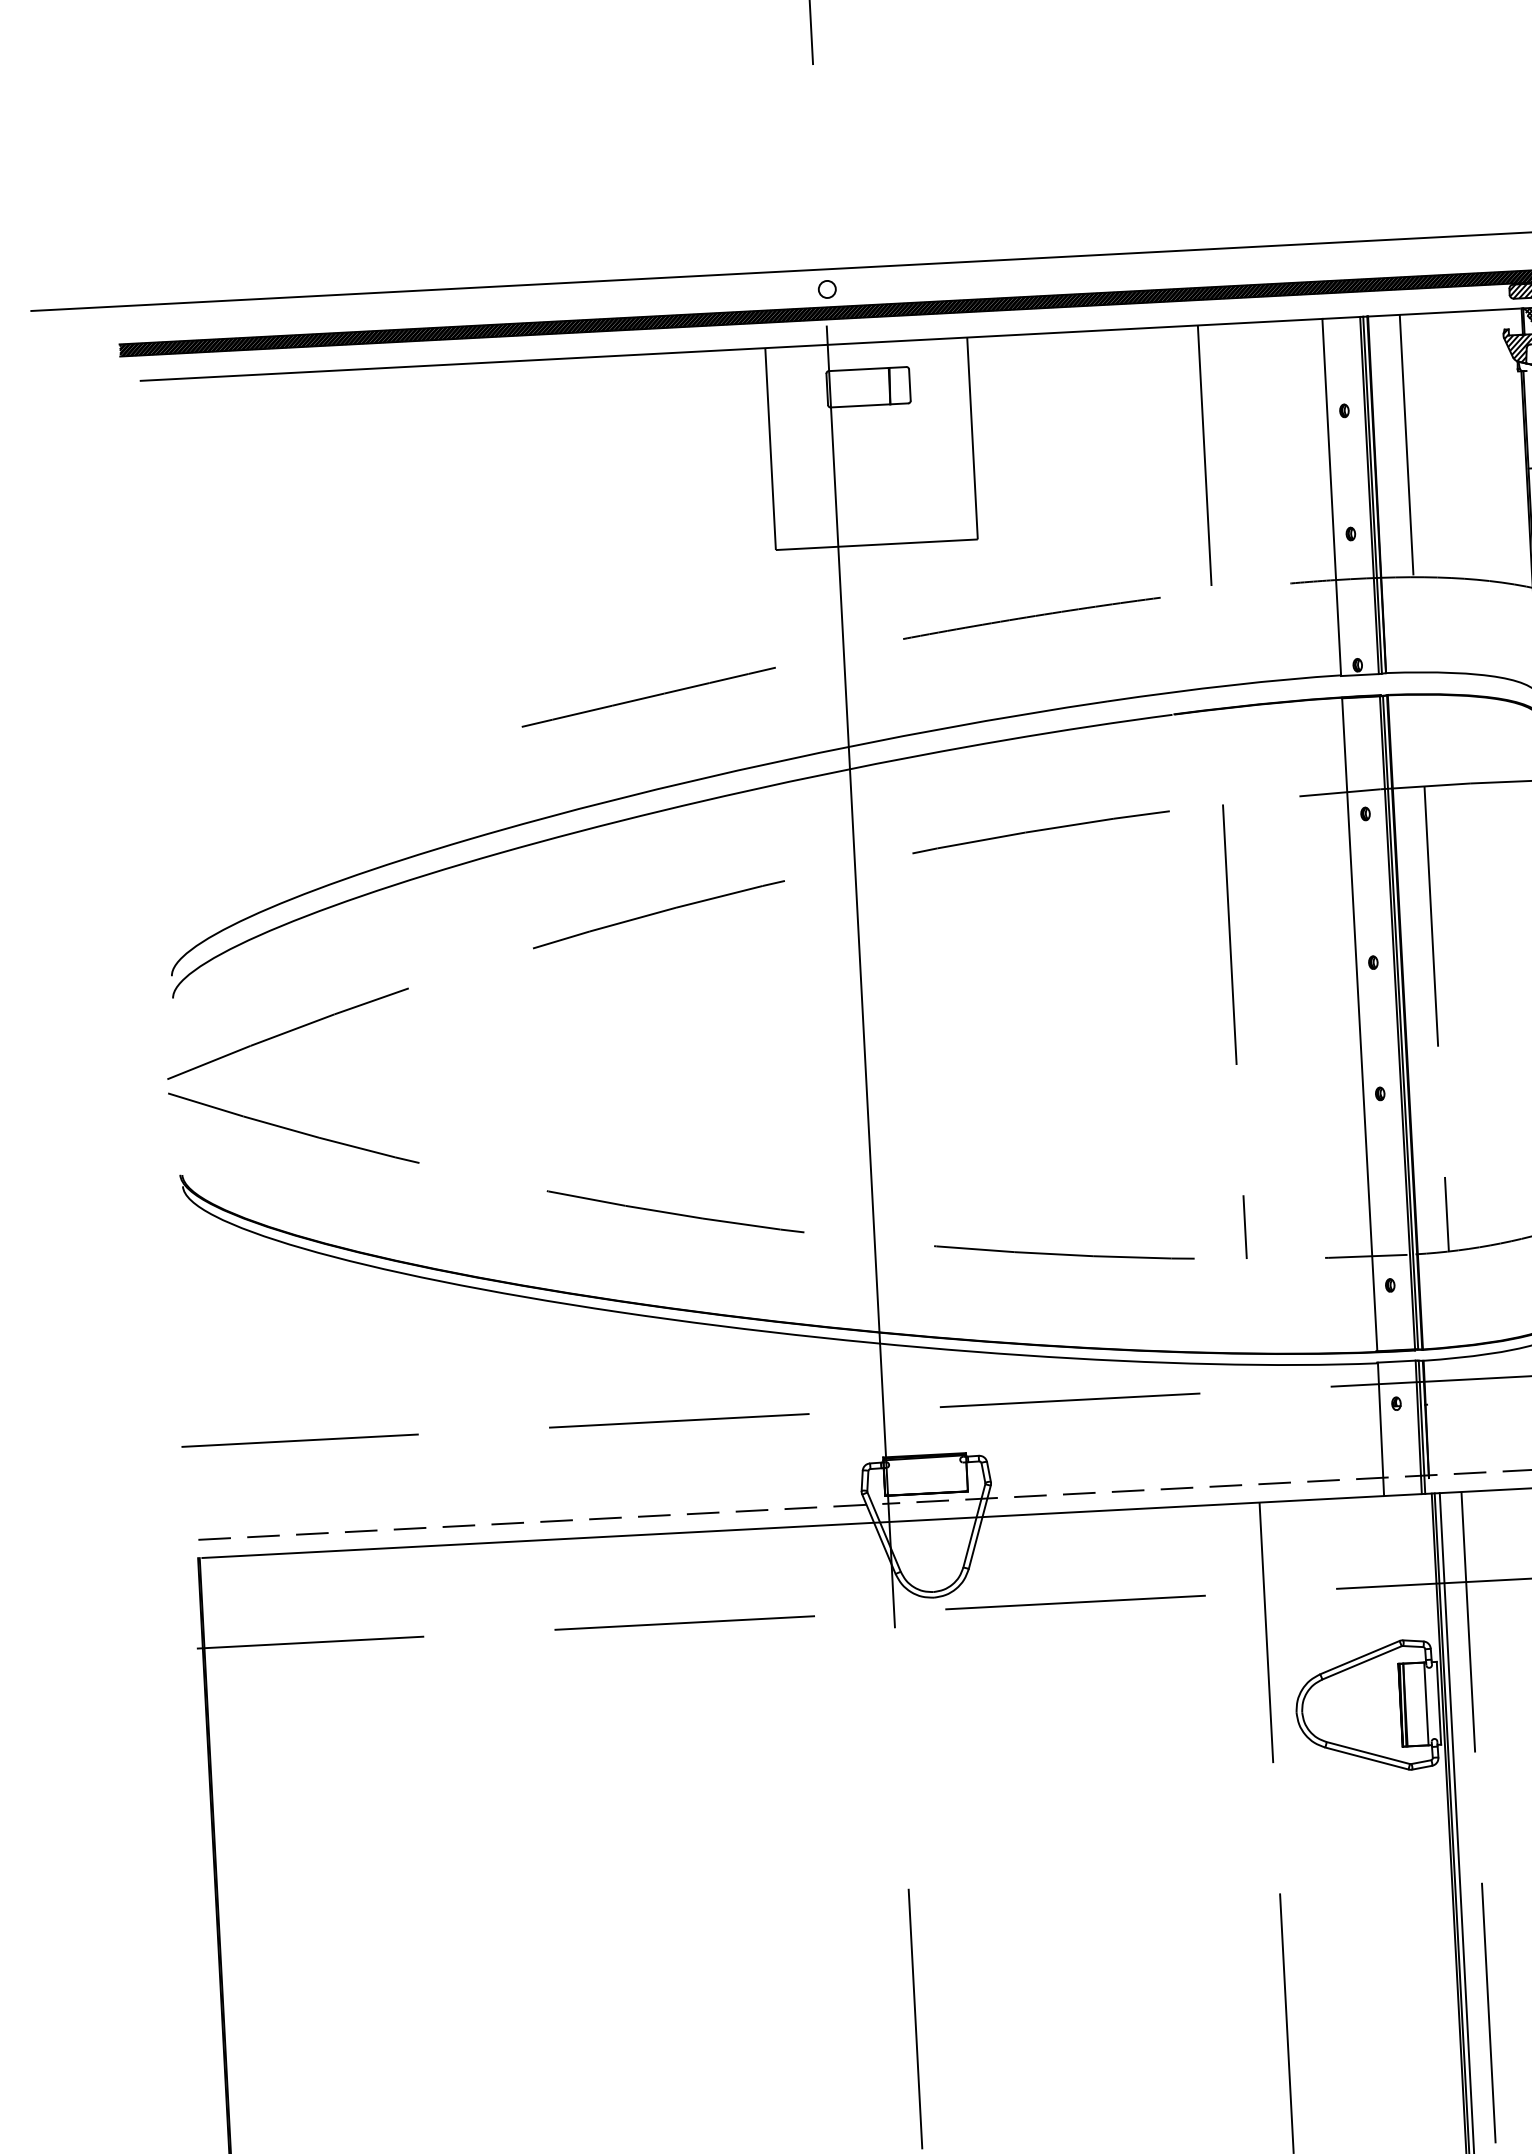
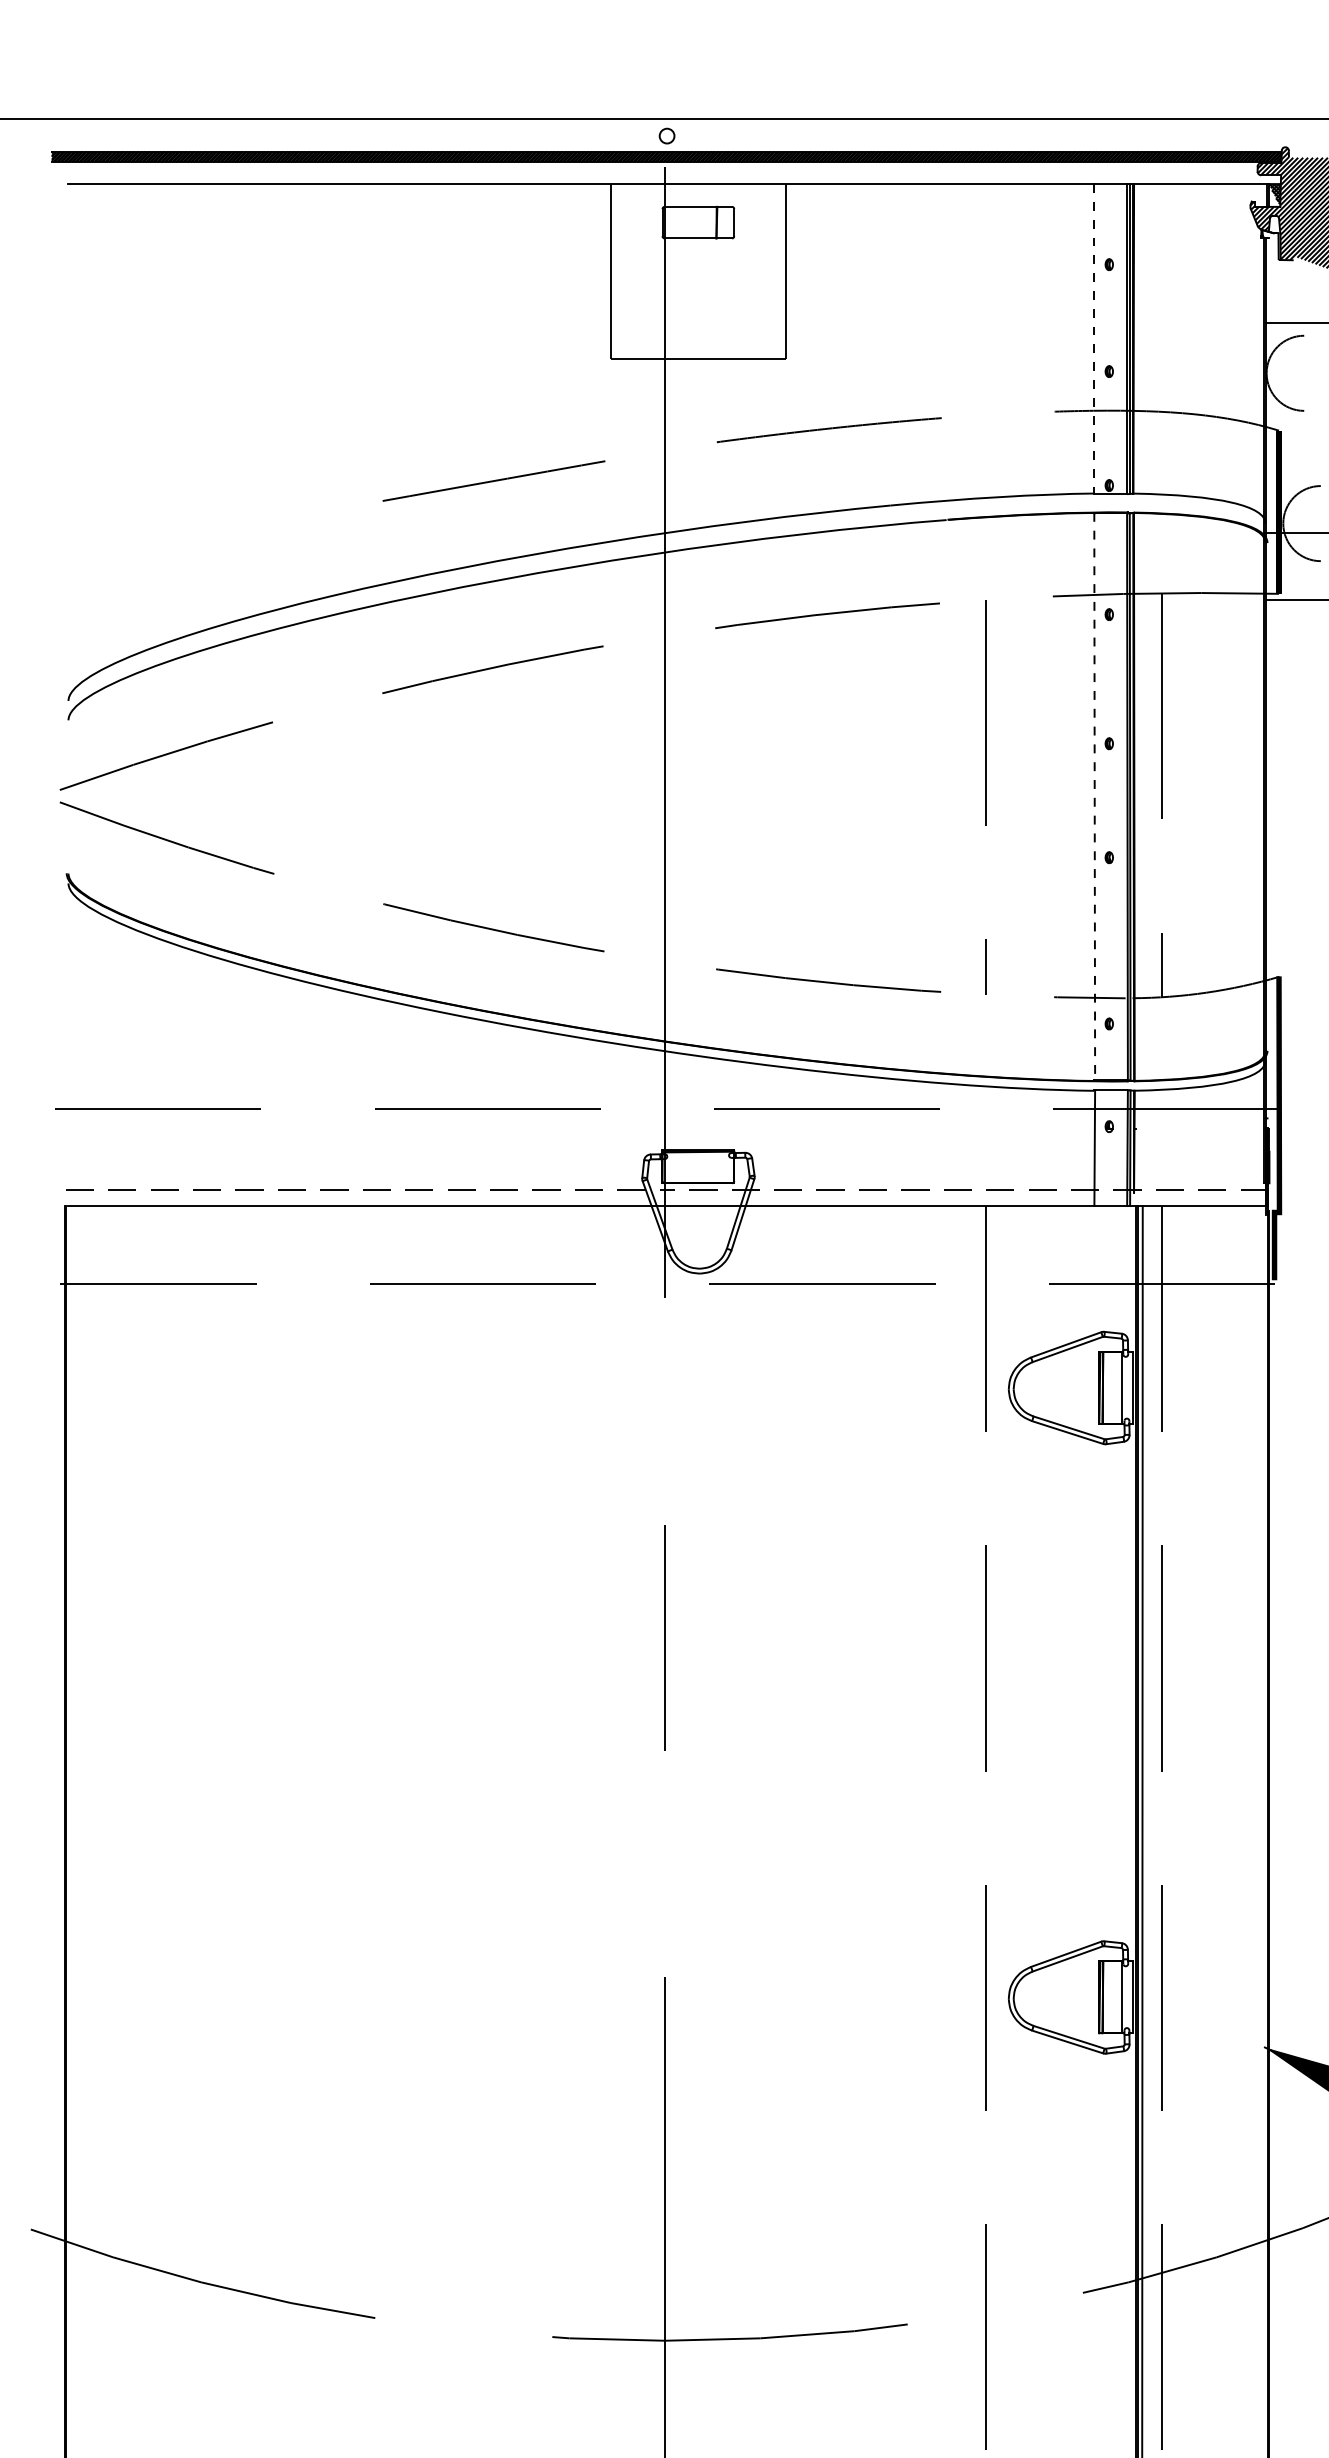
line: (1406, 445) -> (1161, 297), removed
line: (1205, 458) -> (986, 299), removed
line: (1331, 497) -> (1094, 339), solid -> dashed
line: (1359, 1024) -> (1094, 796), solid -> dashed

